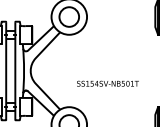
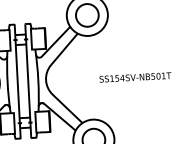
text: (107, 83) -> (134, 77), moved

